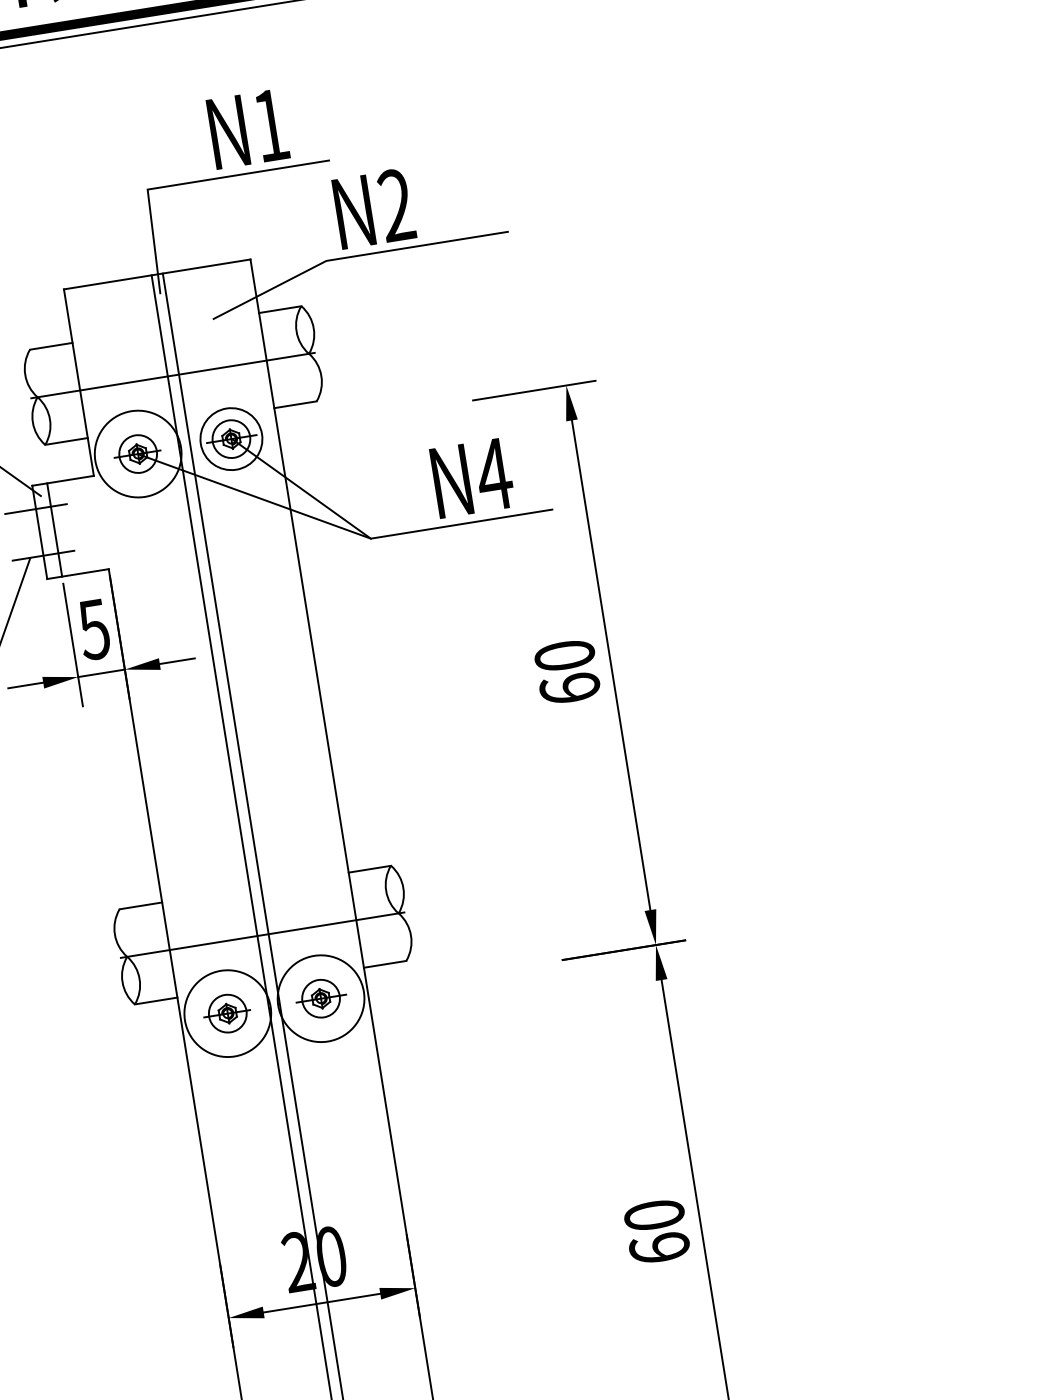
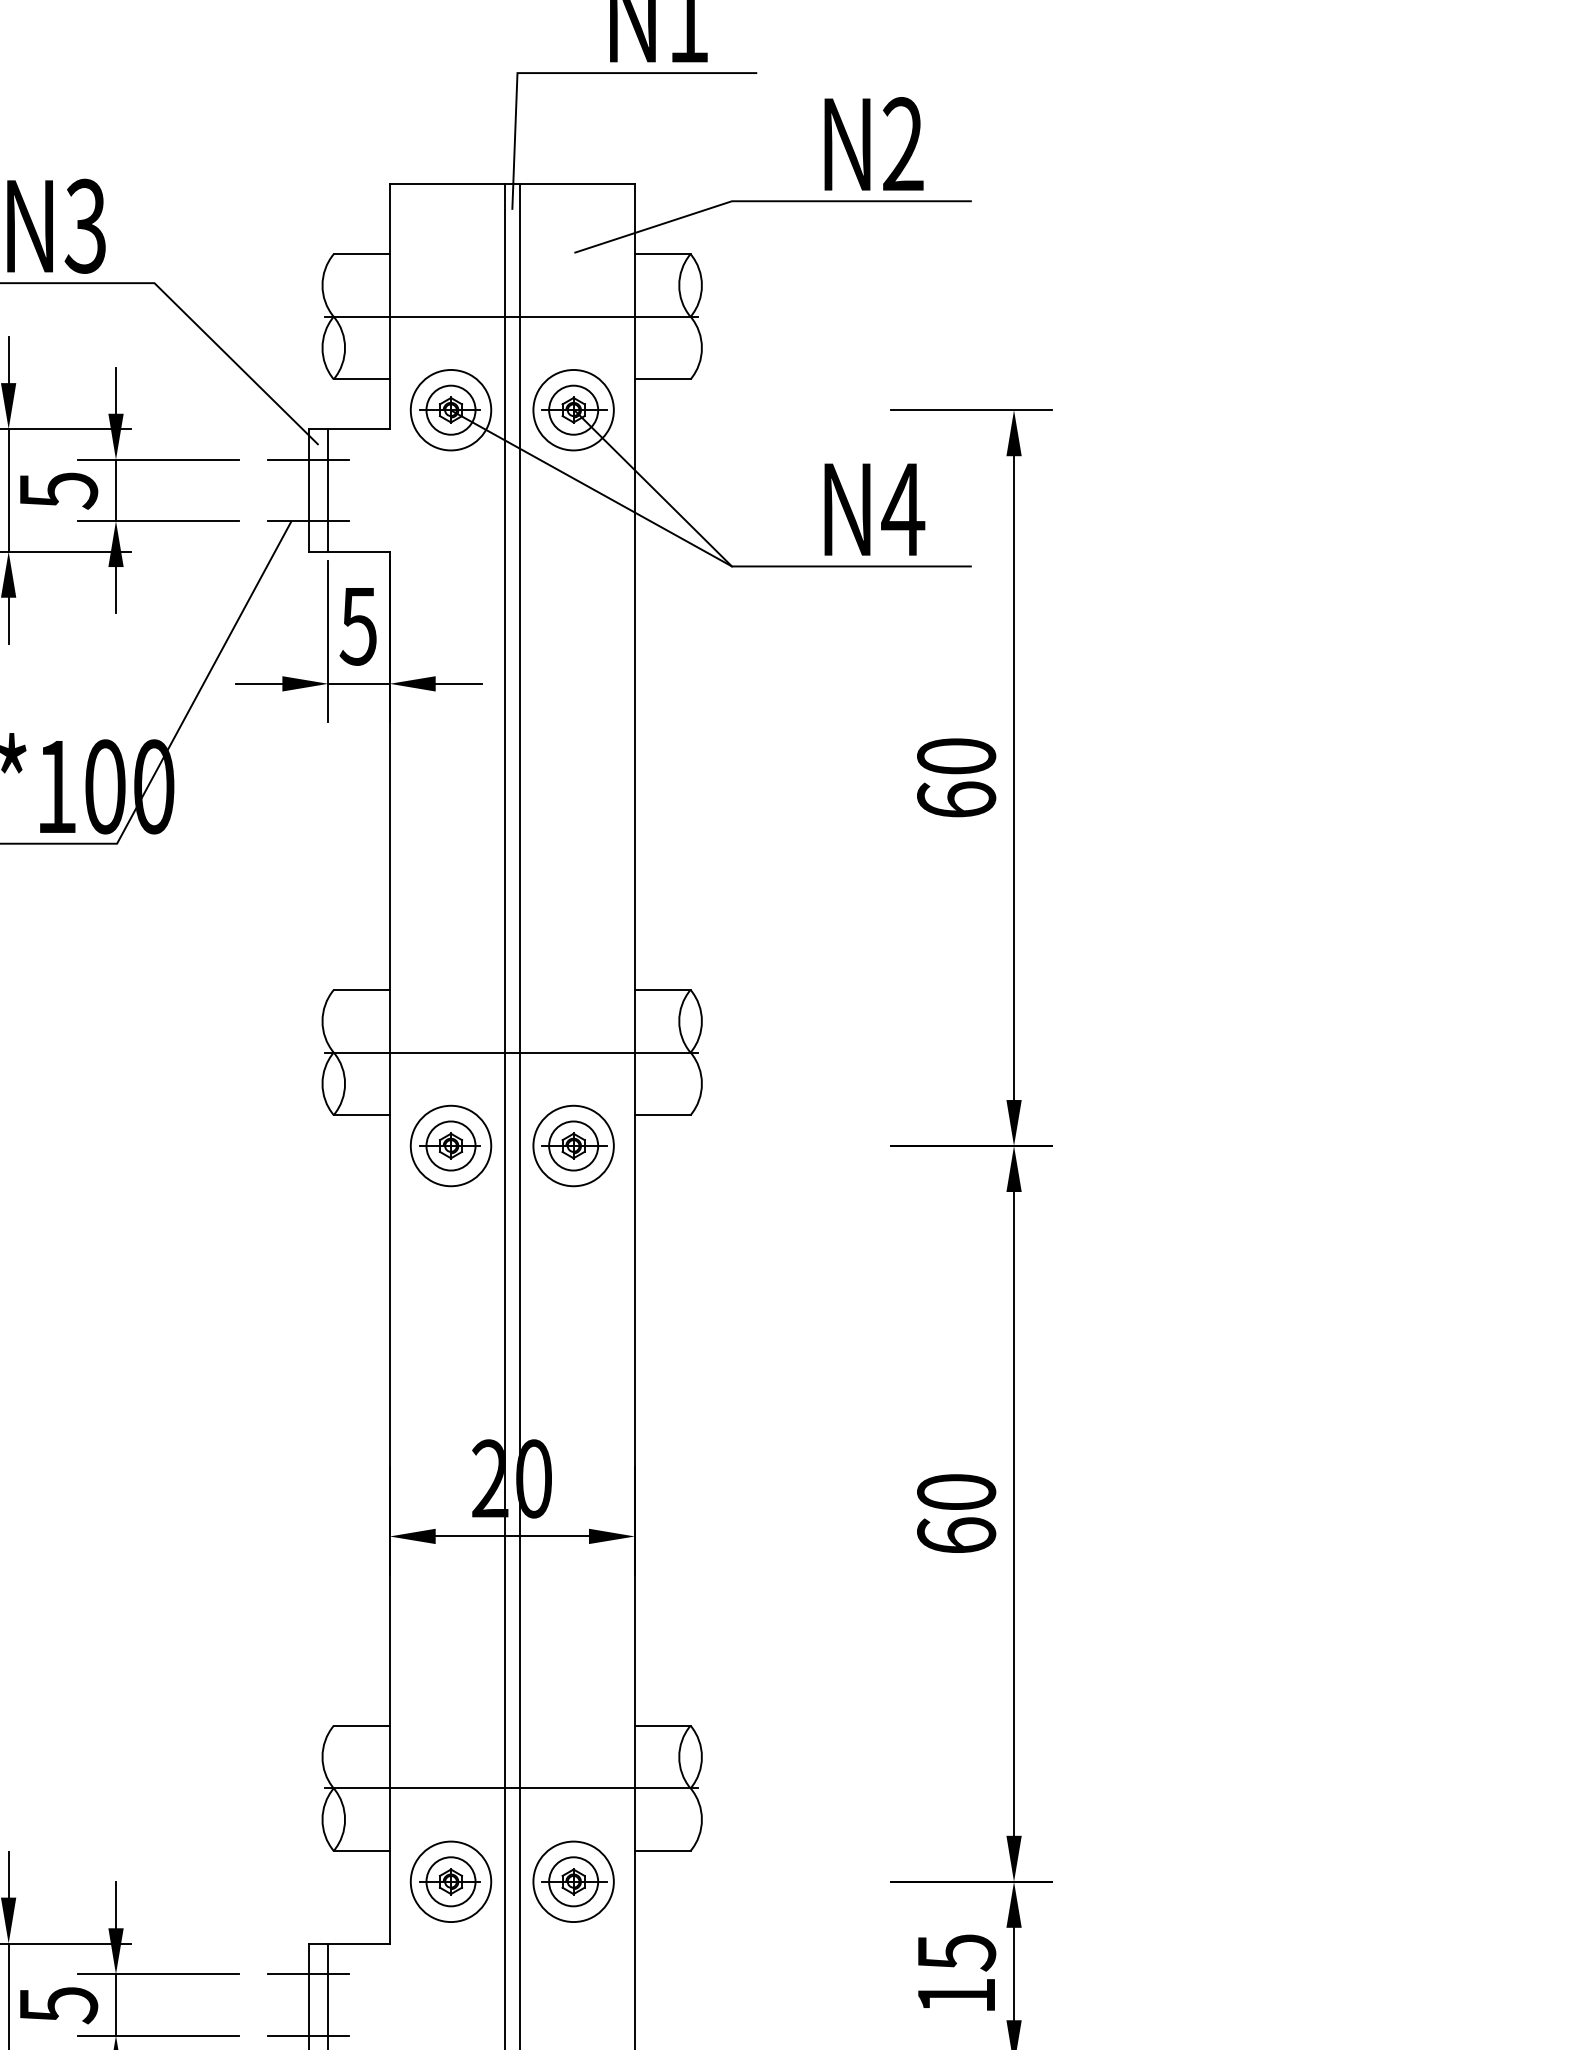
text: (373, 208) -> (873, 143), moved
circle: (137, 454) -> (450, 410), size x0.71
circle: (320, 998) -> (573, 1145), size x0.71
circle: (227, 1013) -> (450, 1145), size x0.71

